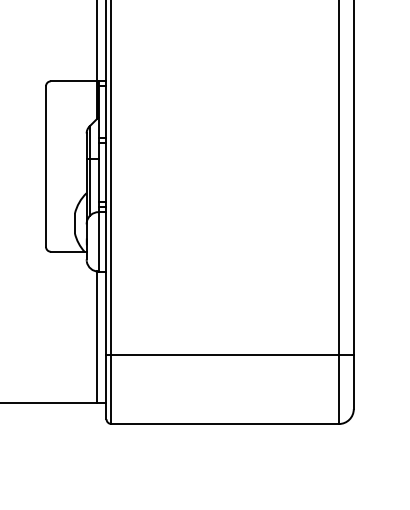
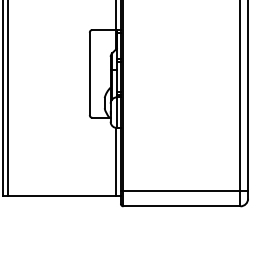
line: (230, 354) -> (184, 190), moved

